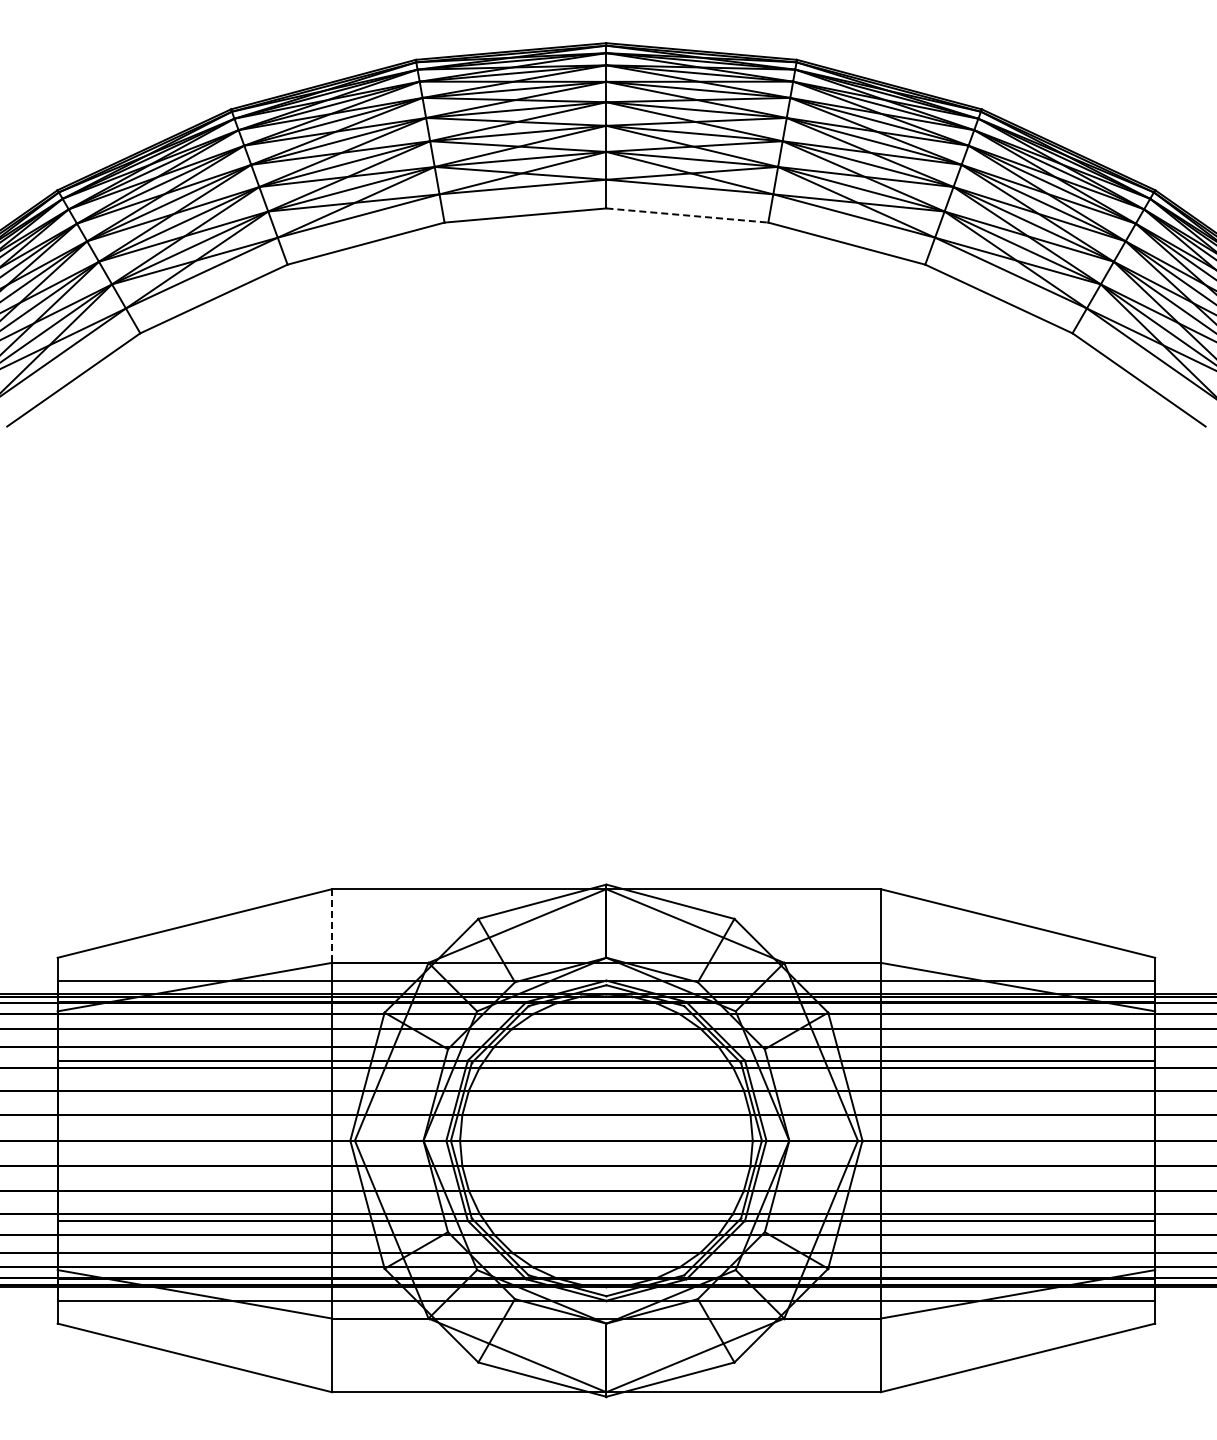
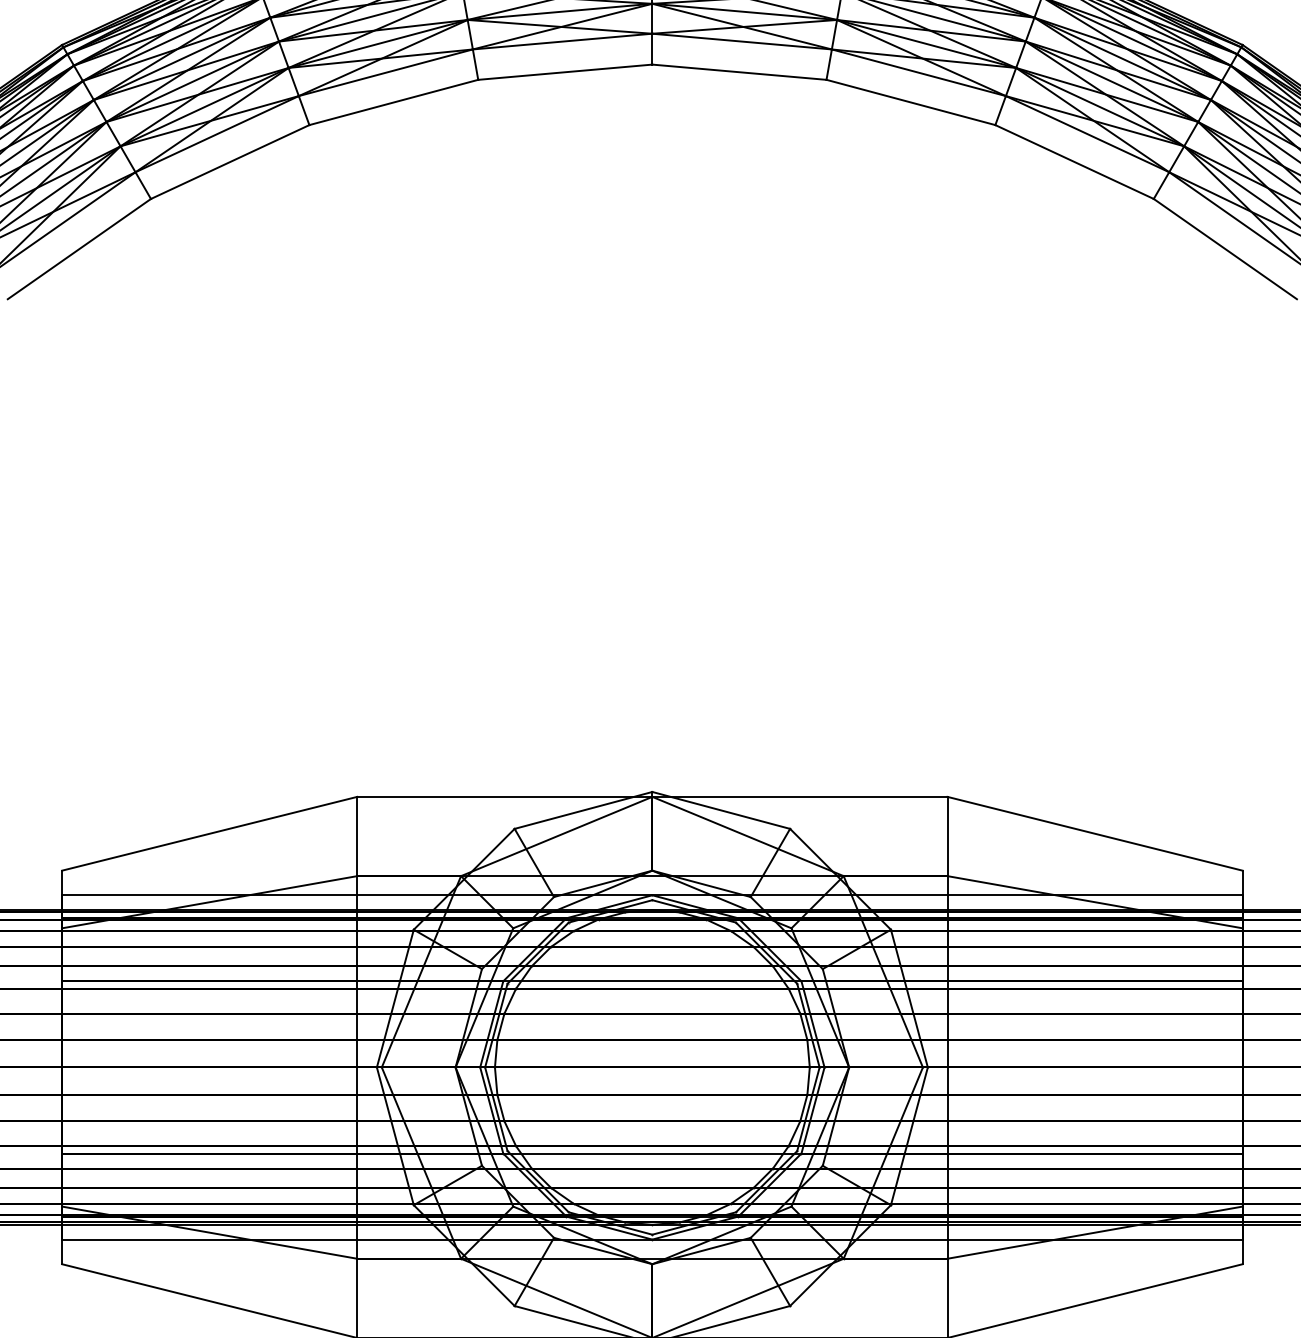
line: (687, 215) -> (739, 72), dashed -> solid
line: (332, 926) -> (357, 837), dashed -> solid

